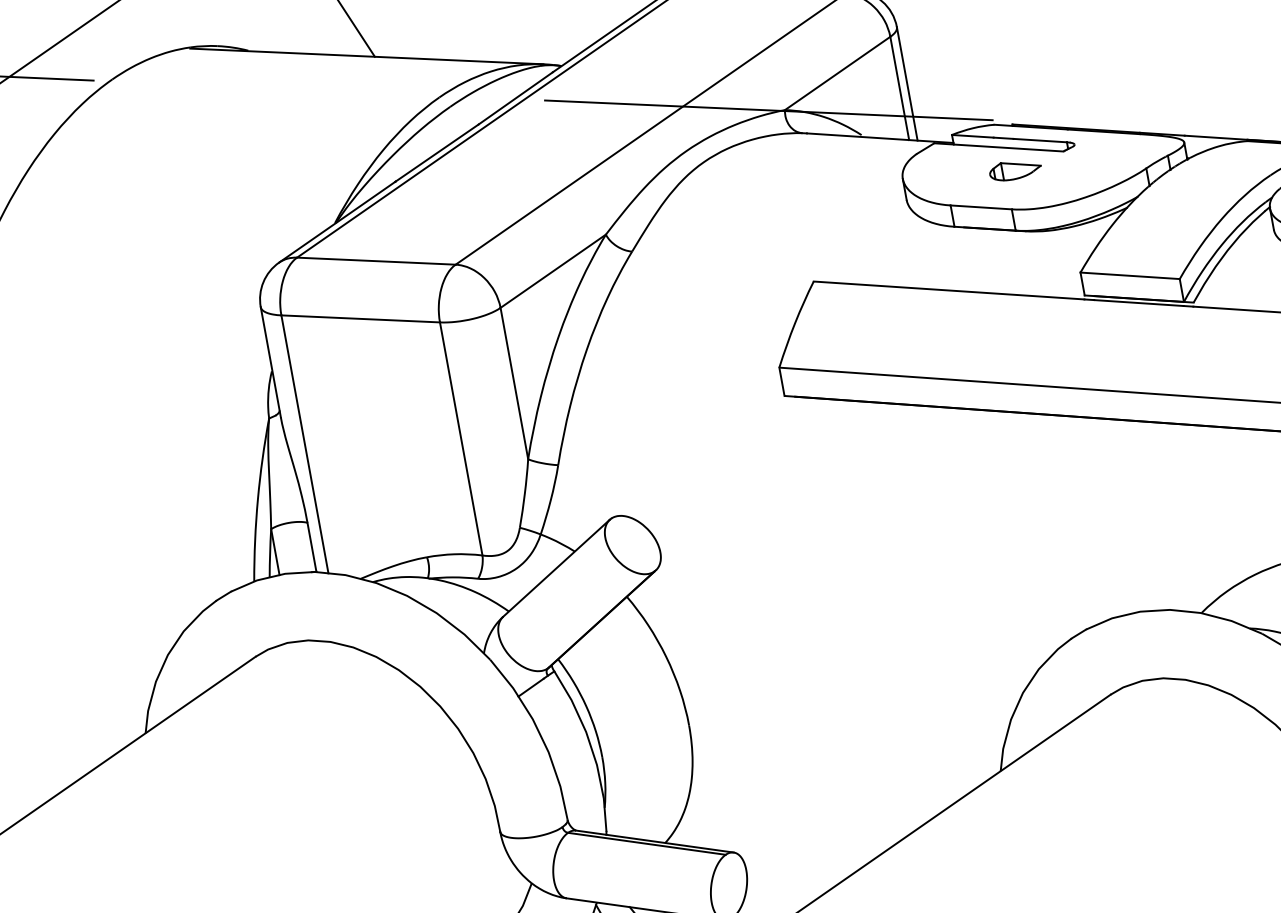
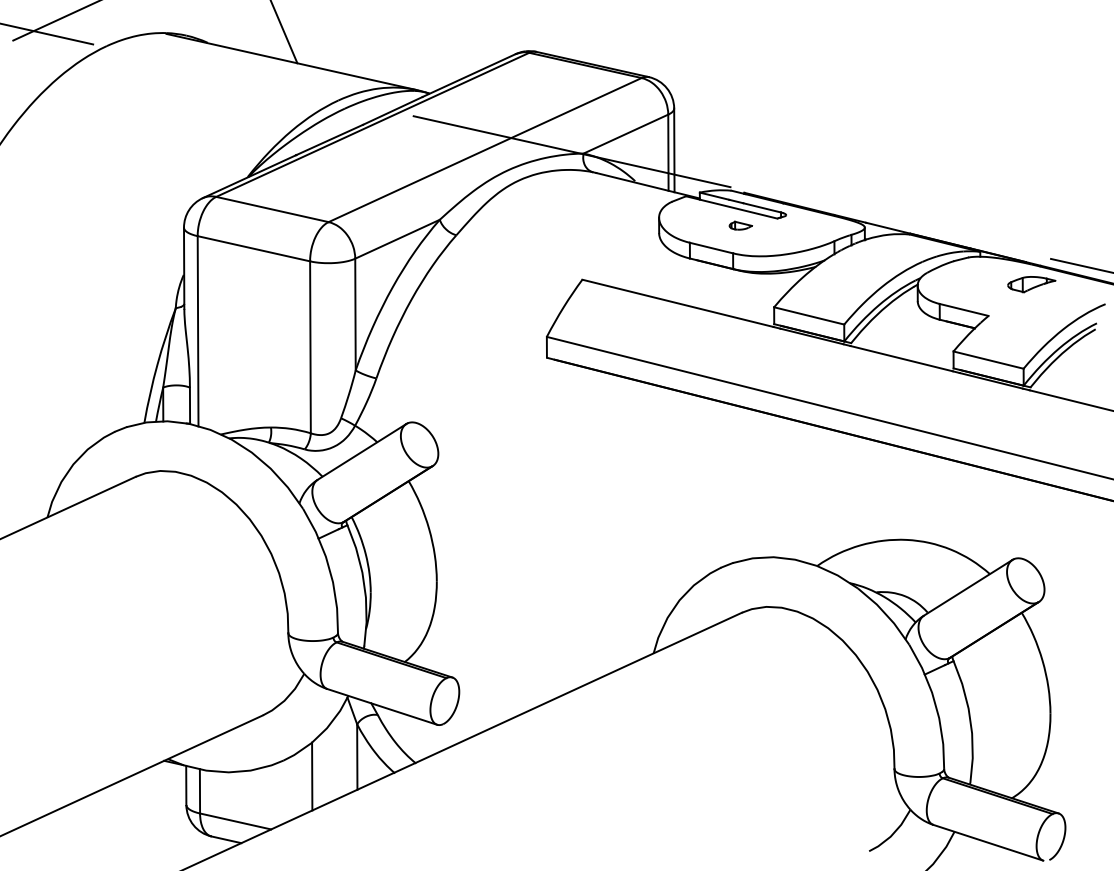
part: (1015, 169) -> (740, 225), size x0.6

